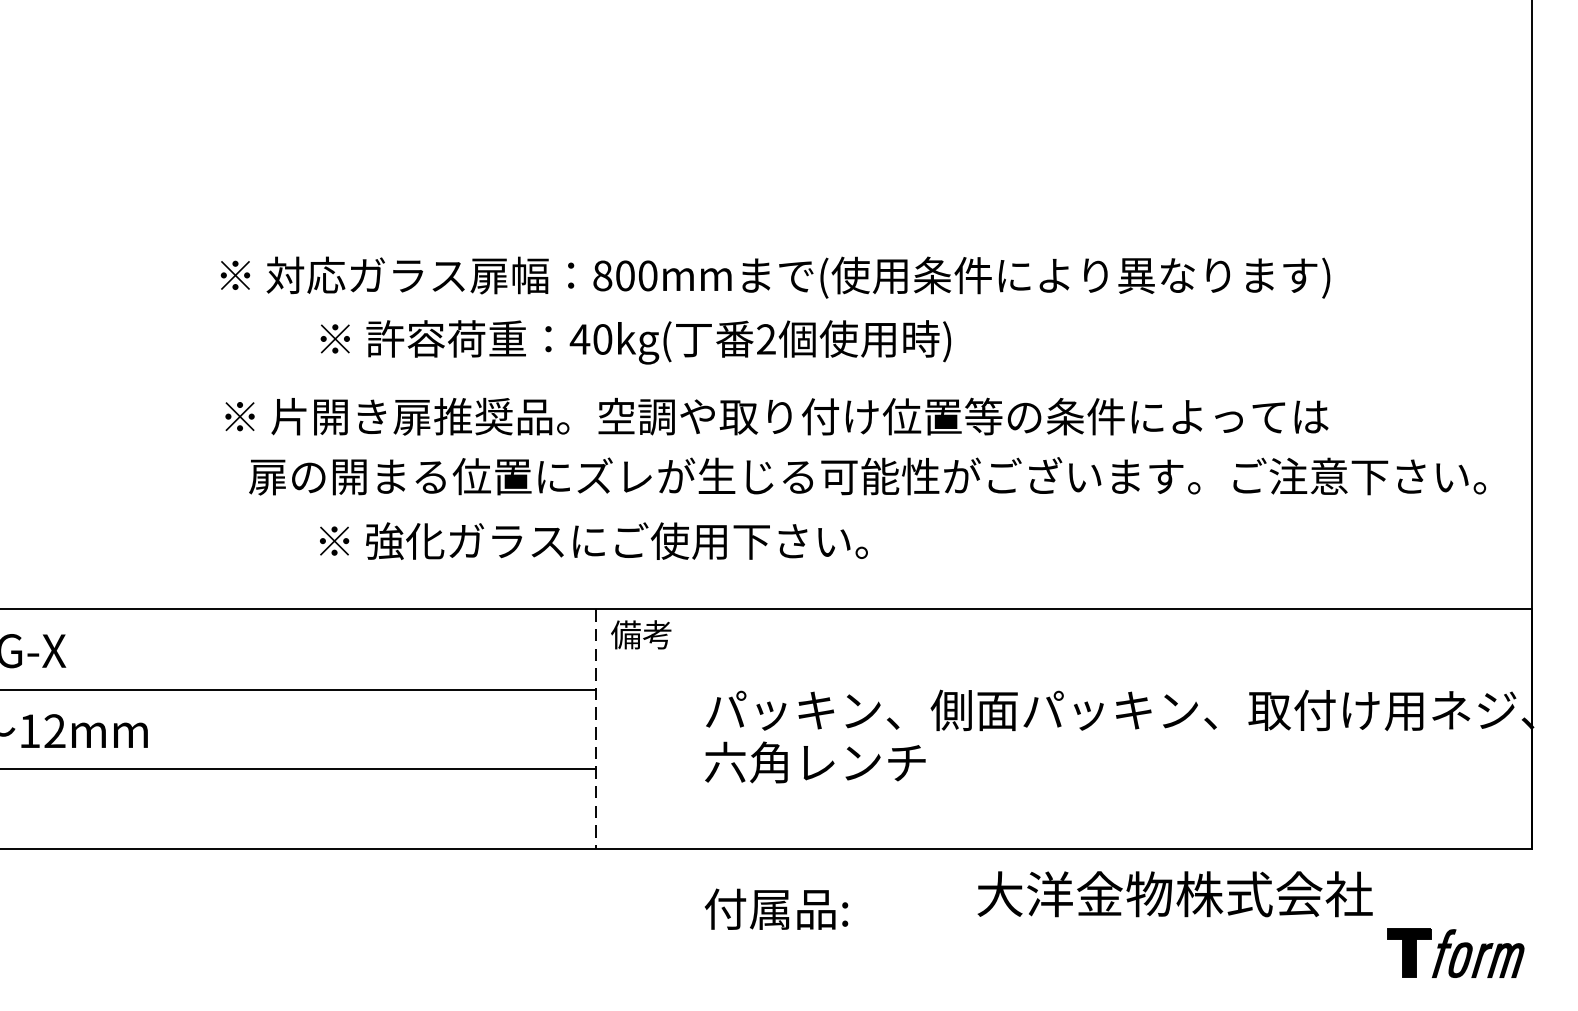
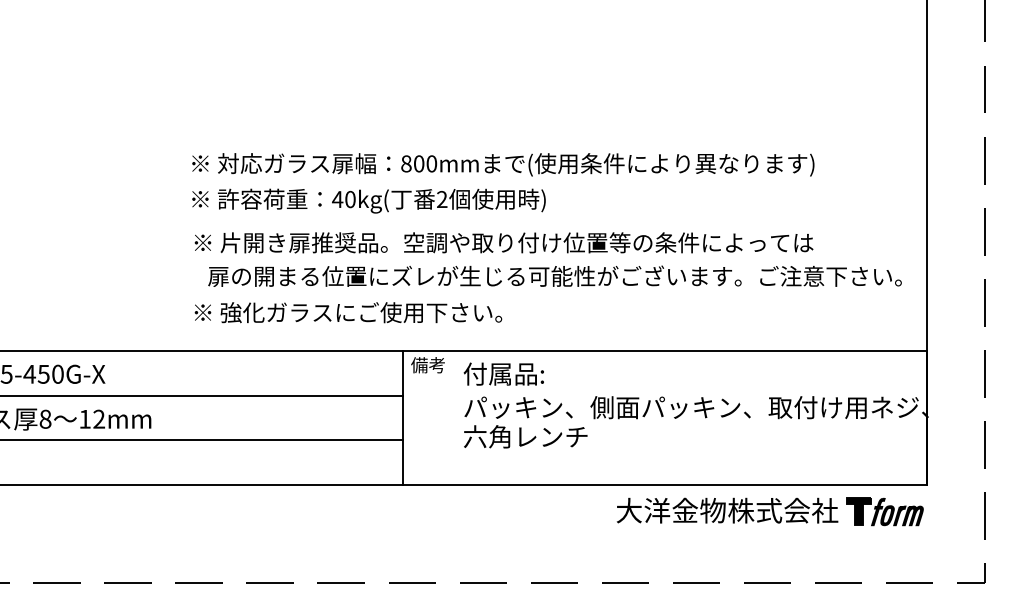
text: (634, 341) -> (368, 200), moved
text: (593, 540) -> (348, 312), moved
line: (595, 729) -> (402, 418), dashed -> solid
text: (775, 908) -> (503, 373), moved
part: (1455, 952) -> (884, 511), moved

